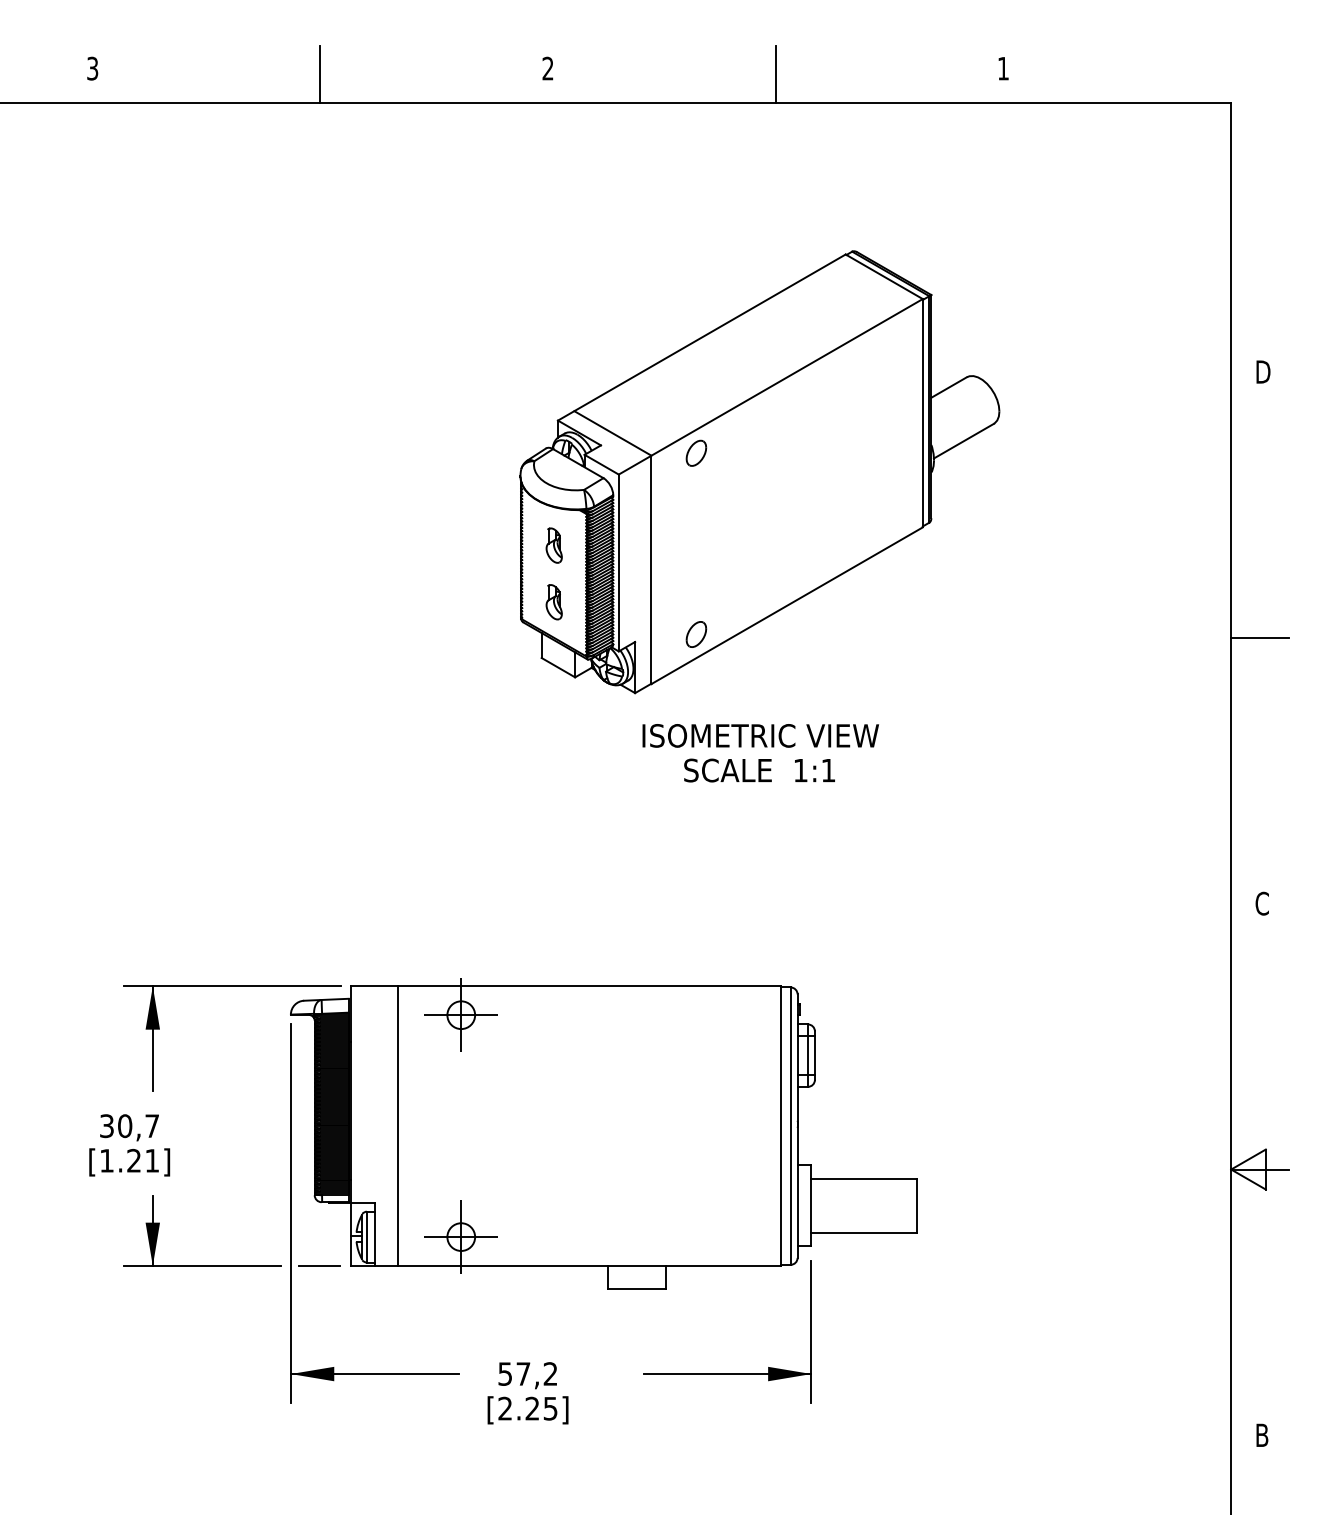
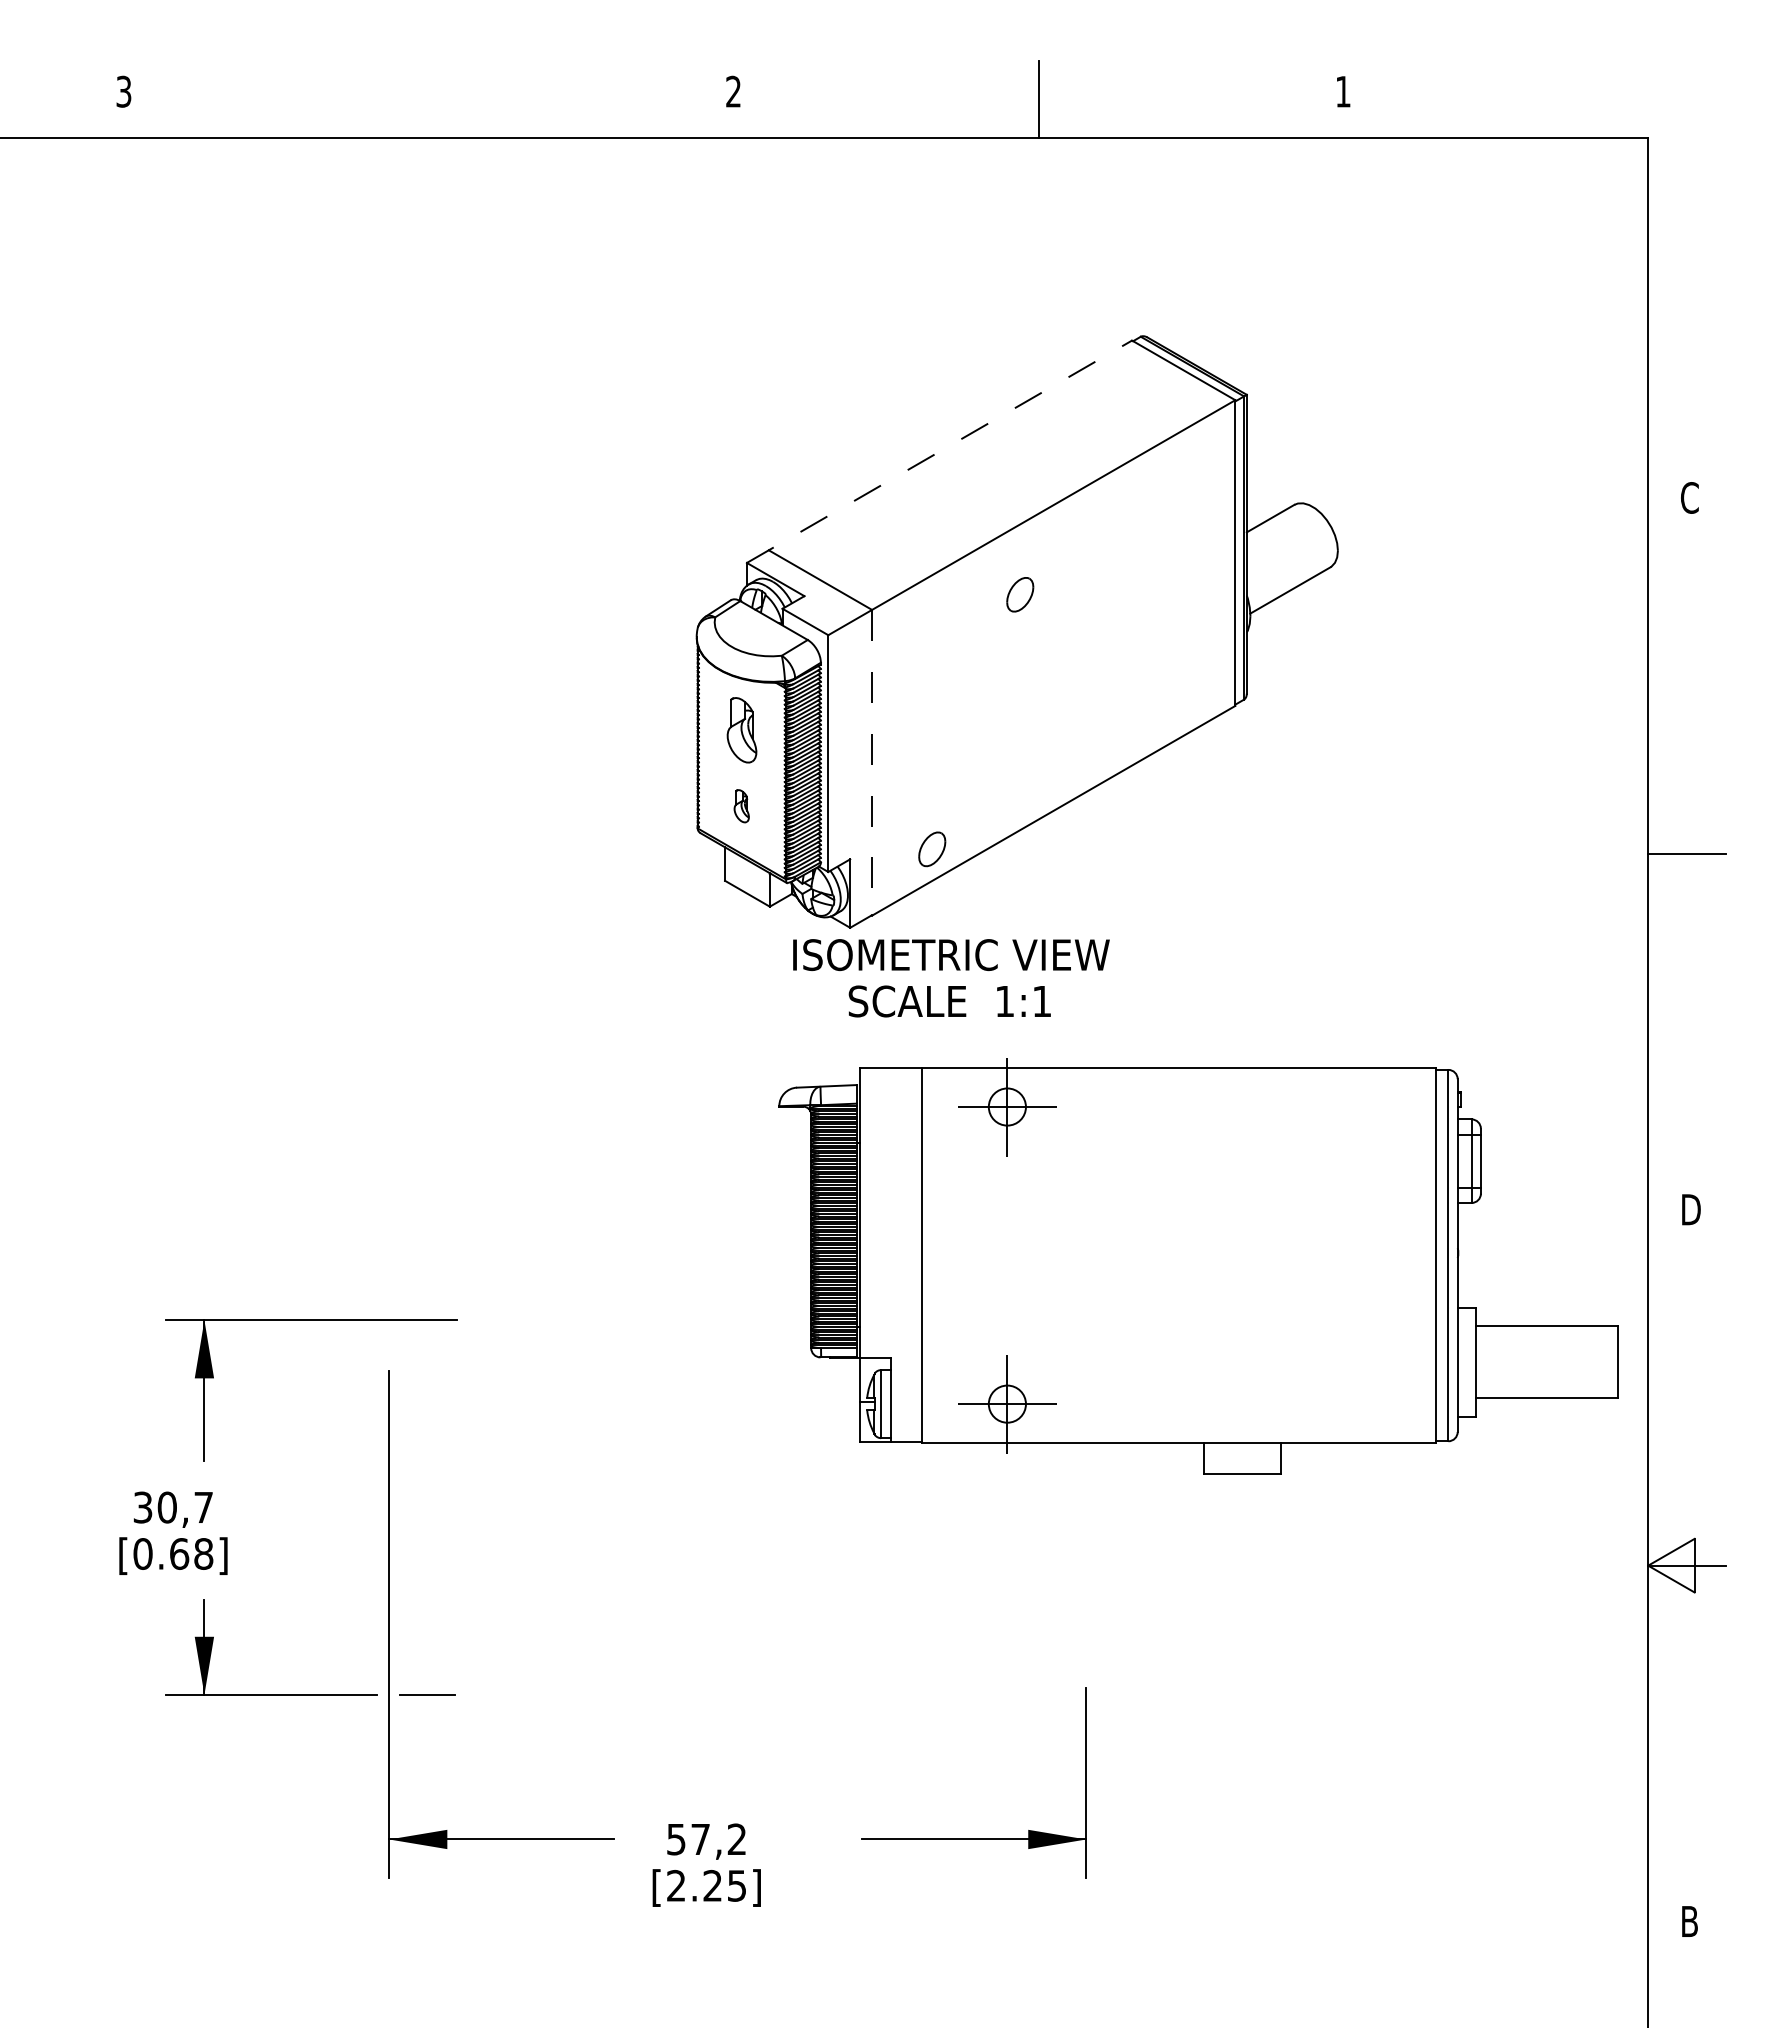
line: (320, 74) -> (428, 99), removed
line: (701, 337) -> (939, 451), solid -> dashed
text: (1262, 371) -> (1690, 497), D -> C
part: (696, 453) -> (1020, 594), moved
part: (553, 545) -> (741, 730), size x1.4
line: (651, 569) -> (872, 762), solid -> dashed
part: (553, 602) -> (741, 806), size x0.7
text: (760, 753) -> (951, 978), moved
text: (1262, 903) -> (1690, 1209), C -> D
part: (604, 1134) -> (1198, 1266), moved
text: (129, 1160) -> (173, 1553), [1.21] -> [0.68]

